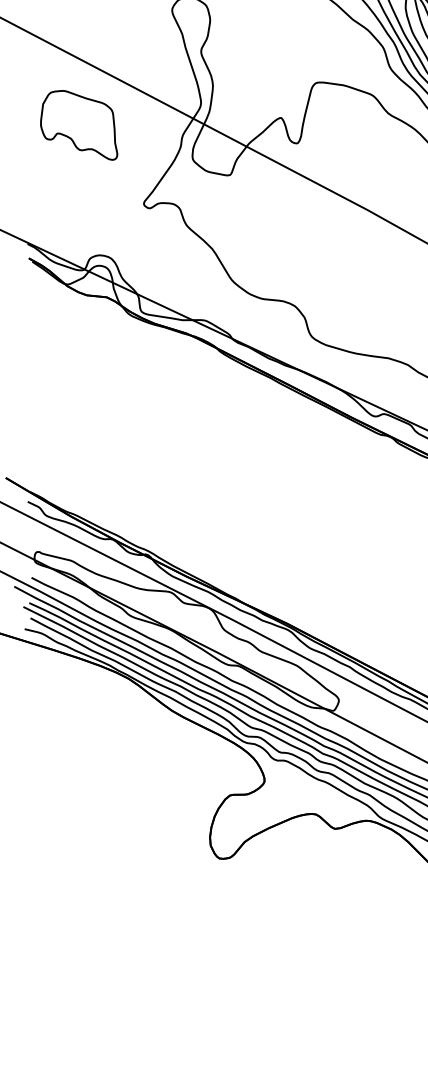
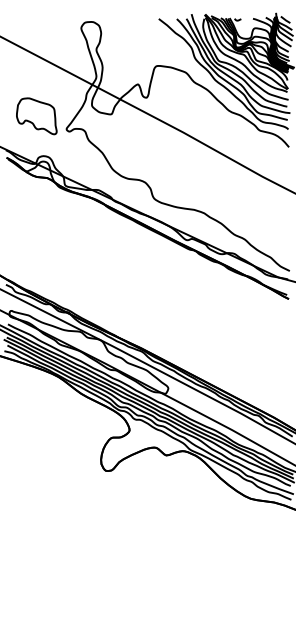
part: (78, 125) -> (36, 116), moved

